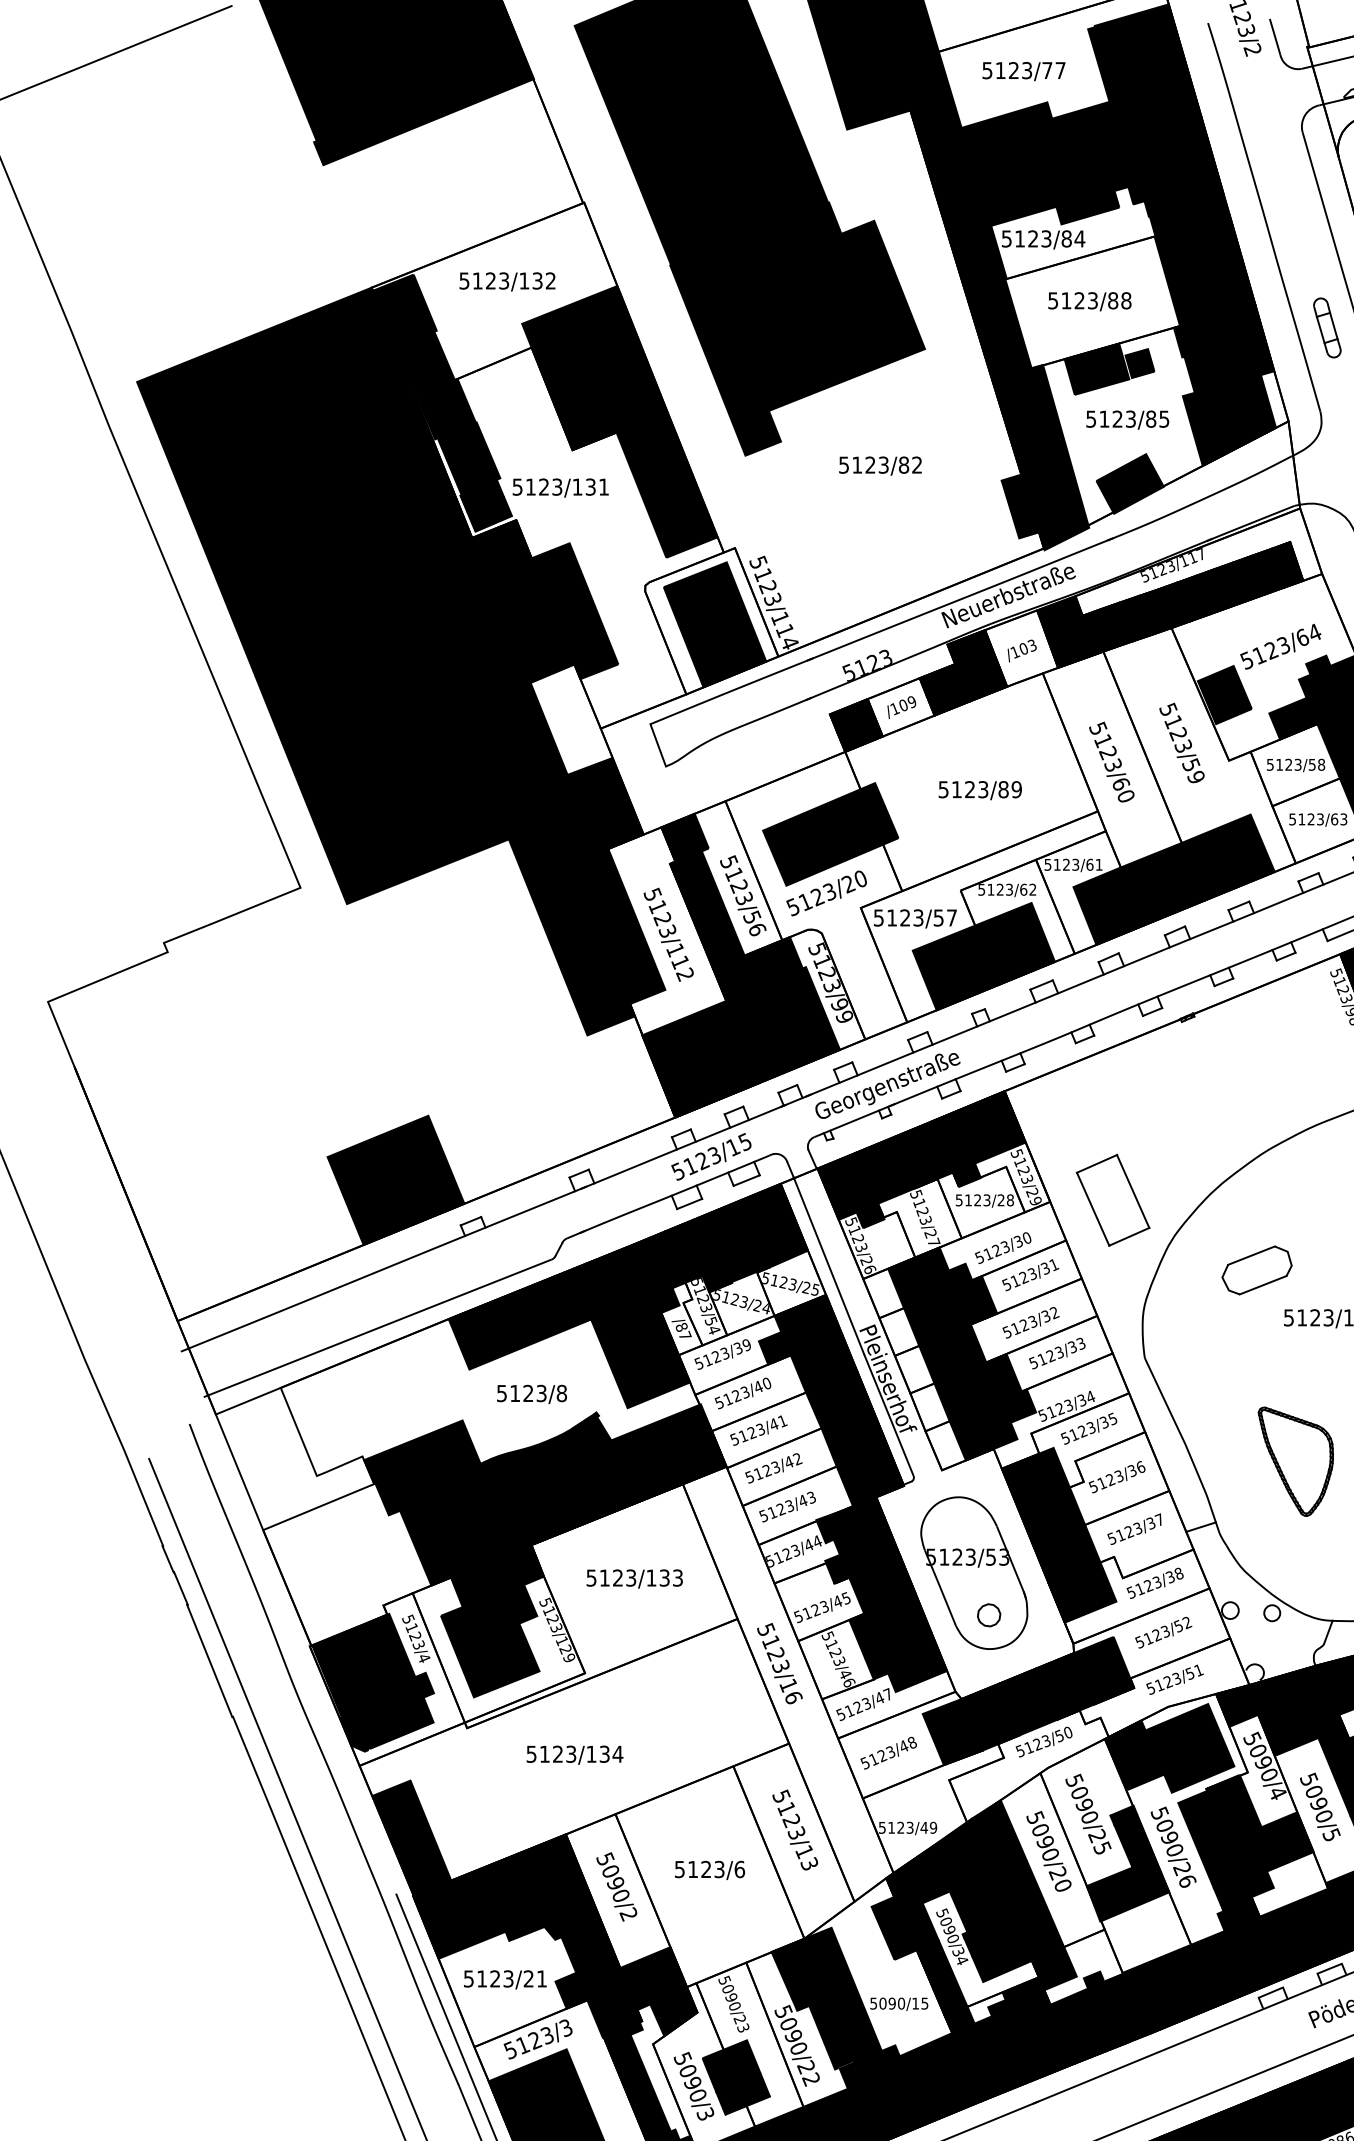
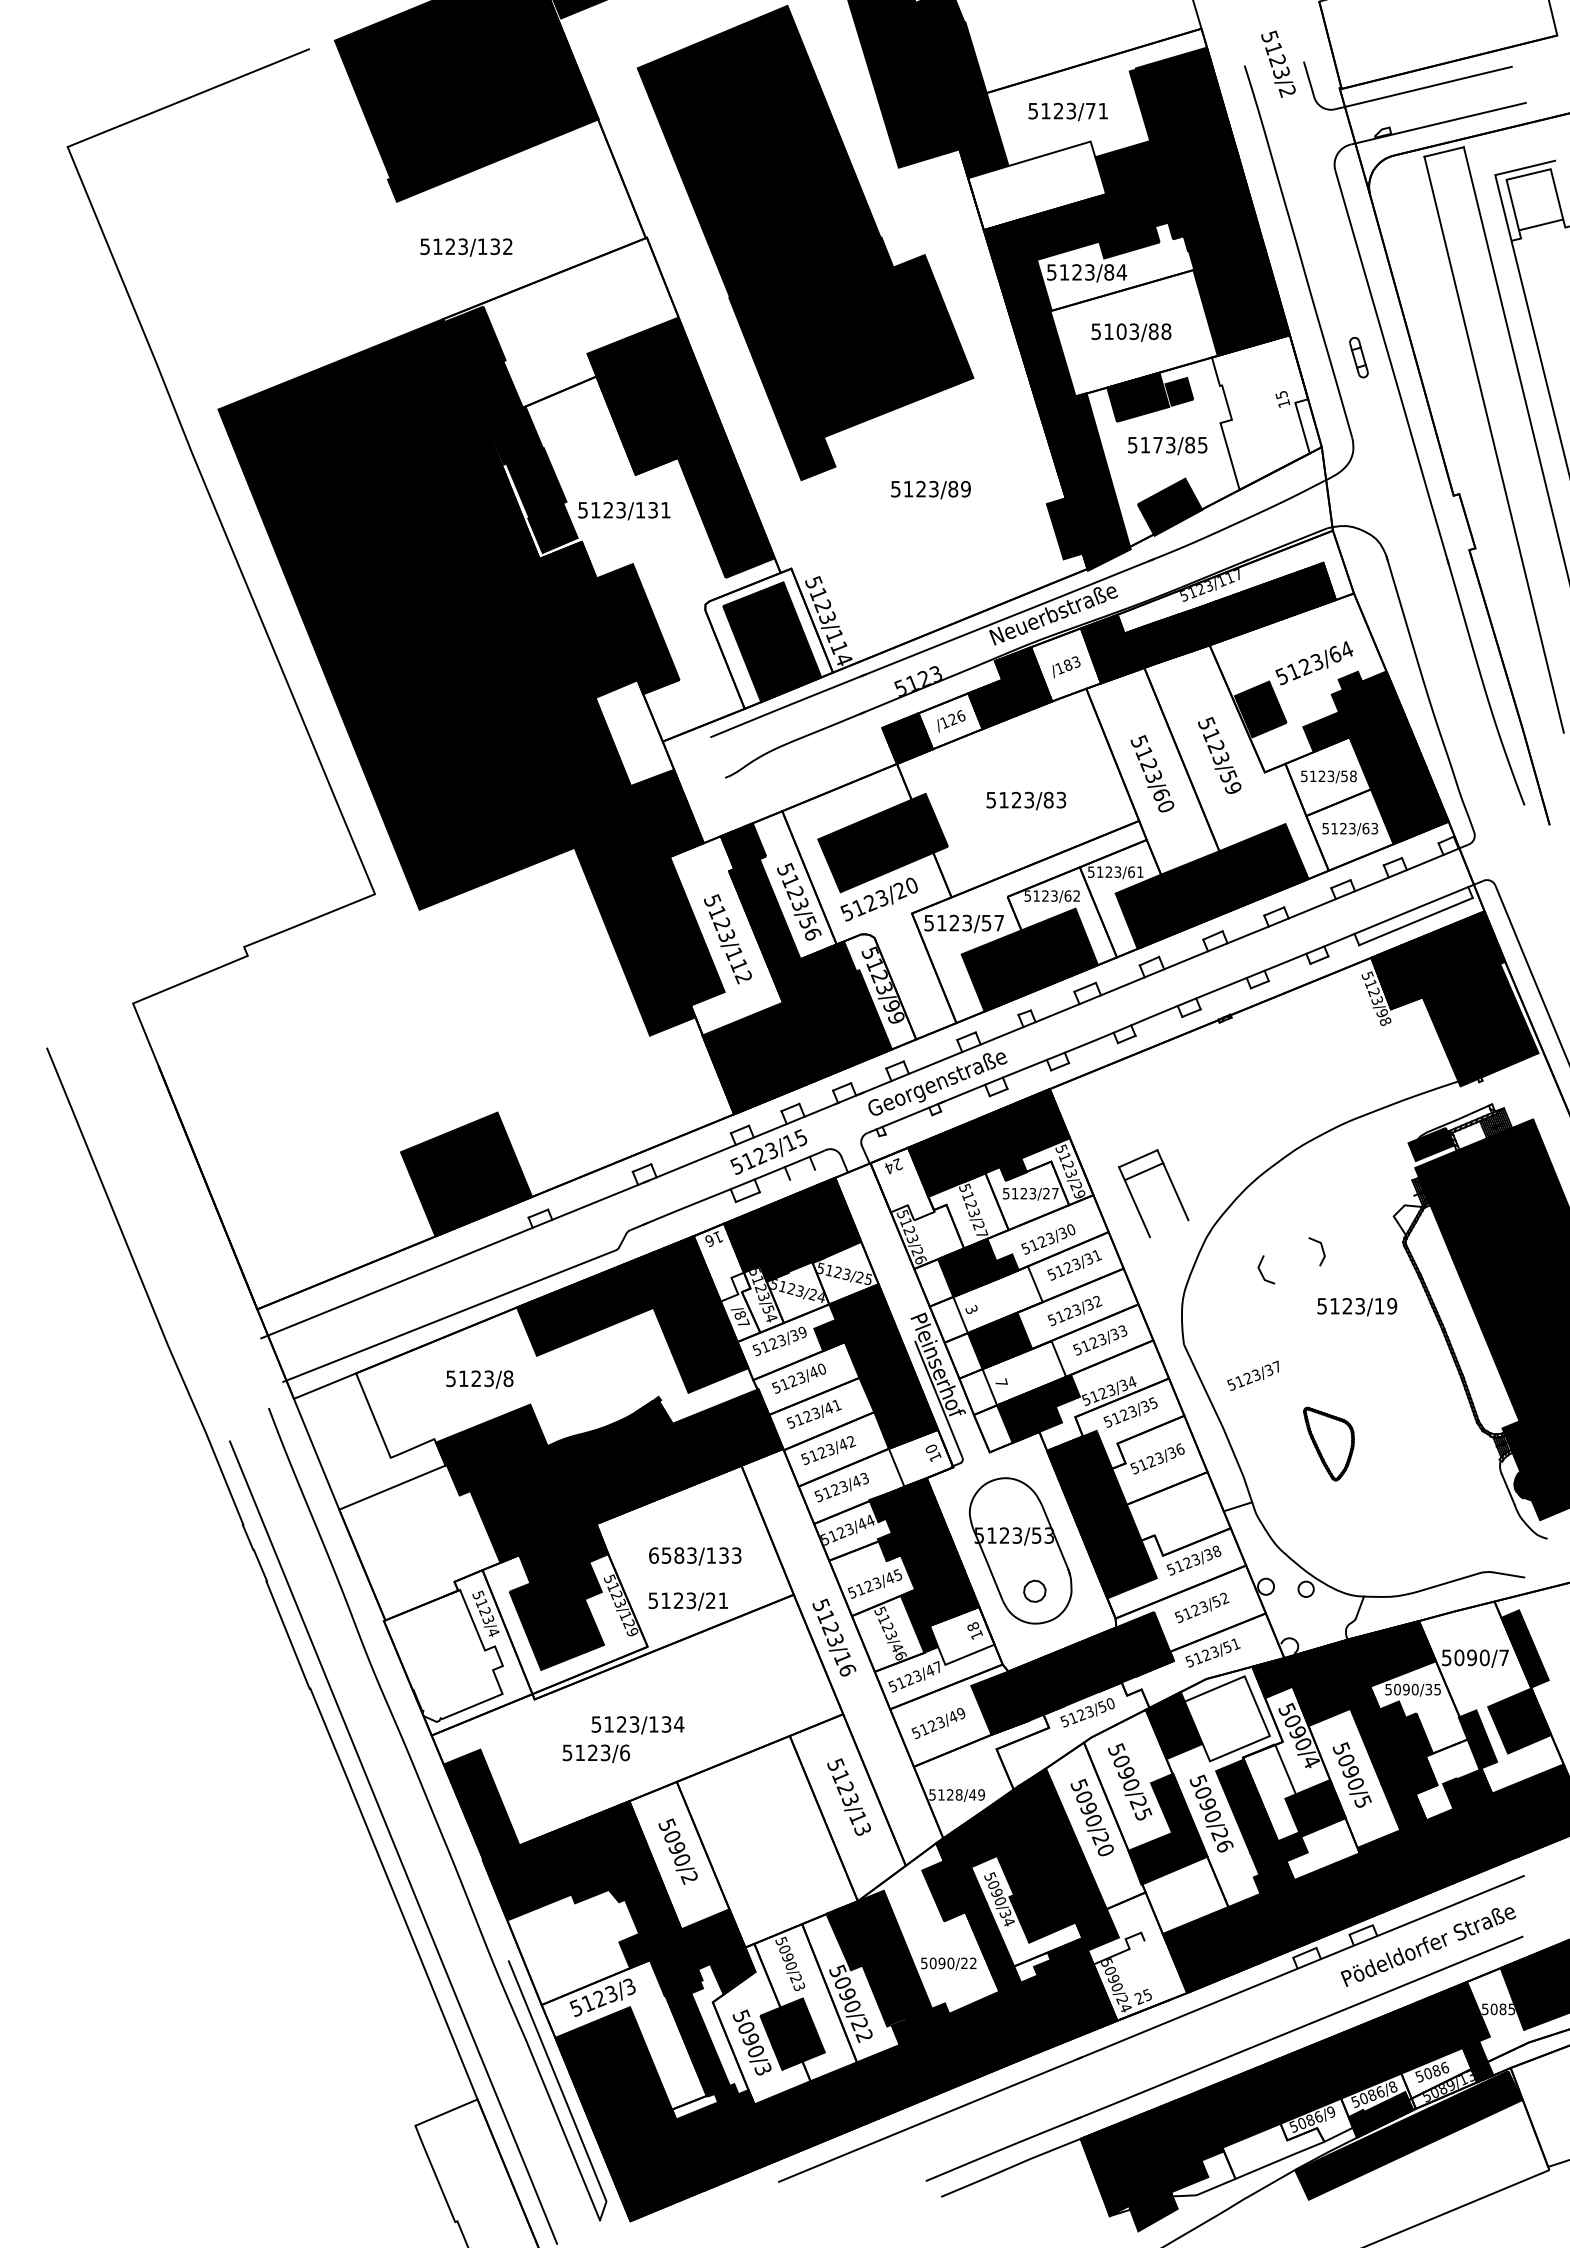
text: (1059, 70) -> (1102, 111), 5123/77 -> 5123/71
fill: (991, 148) -> (1037, 185), removed
text: (507, 281) -> (466, 247), moved
text: (1079, 300) -> (1121, 331), 5123/88 -> 5103/88
part: (1326, 327) -> (1358, 357), size x0.7
fill: (1224, 385) -> (1260, 412), removed
text: (1117, 418) -> (1157, 444), 5123/85 -> 5173/85
text: (916, 465) -> (965, 489), 5123/82 -> 5123/89
text: (1023, 648) -> (1067, 664), /103 -> /183
text: (907, 703) -> (956, 717), /109 -> /126
line: (657, 745) -> (717, 757), removed
text: (1016, 790) -> (1061, 800), 5123/89 -> 5123/83
line: (746, 1180) -> (802, 1174), removed
fill: (850, 1189) -> (902, 1183), removed
text: (1009, 1200) -> (1054, 1193), 5123/28 -> 5123/27
line: (1129, 1236) -> (1144, 1171), moved
line: (1250, 1255) -> (1285, 1246), removed
line: (829, 1264) -> (881, 1255), removed
fill: (657, 1272) -> (717, 1262), removed
line: (1263, 1284) -> (1297, 1274), removed
fill: (950, 1310) -> (997, 1299), removed
fill: (978, 1388) -> (1024, 1373), removed
text: (531, 1394) -> (479, 1379), moved
part: (1295, 1461) -> (1328, 1443), size x0.7
fill: (869, 1475) -> (920, 1457), removed
text: (1133, 1528) -> (1252, 1375), moved
text: (604, 1577) -> (666, 1555), 5123/133 -> 6583/133
fill: (912, 1661) -> (961, 1635), removed
fill: (371, 1682) -> (443, 1655), removed
text: (912, 1742) -> (961, 1713), 5123/48 -> 5123/49
fill: (1189, 1748) -> (1226, 1718), removed
fill: (1236, 1825) -> (1271, 1792), removed
text: (909, 1827) -> (958, 1794), 5123/49 -> 5128/49
text: (709, 1870) -> (595, 1753), moved
line: (417, 1947) -> (487, 1909), removed
text: (504, 1979) -> (687, 1601), moved
text: (919, 2003) -> (968, 1963), 5090/15 -> 5090/22
fill: (1099, 2017) -> (1140, 1976), removed

